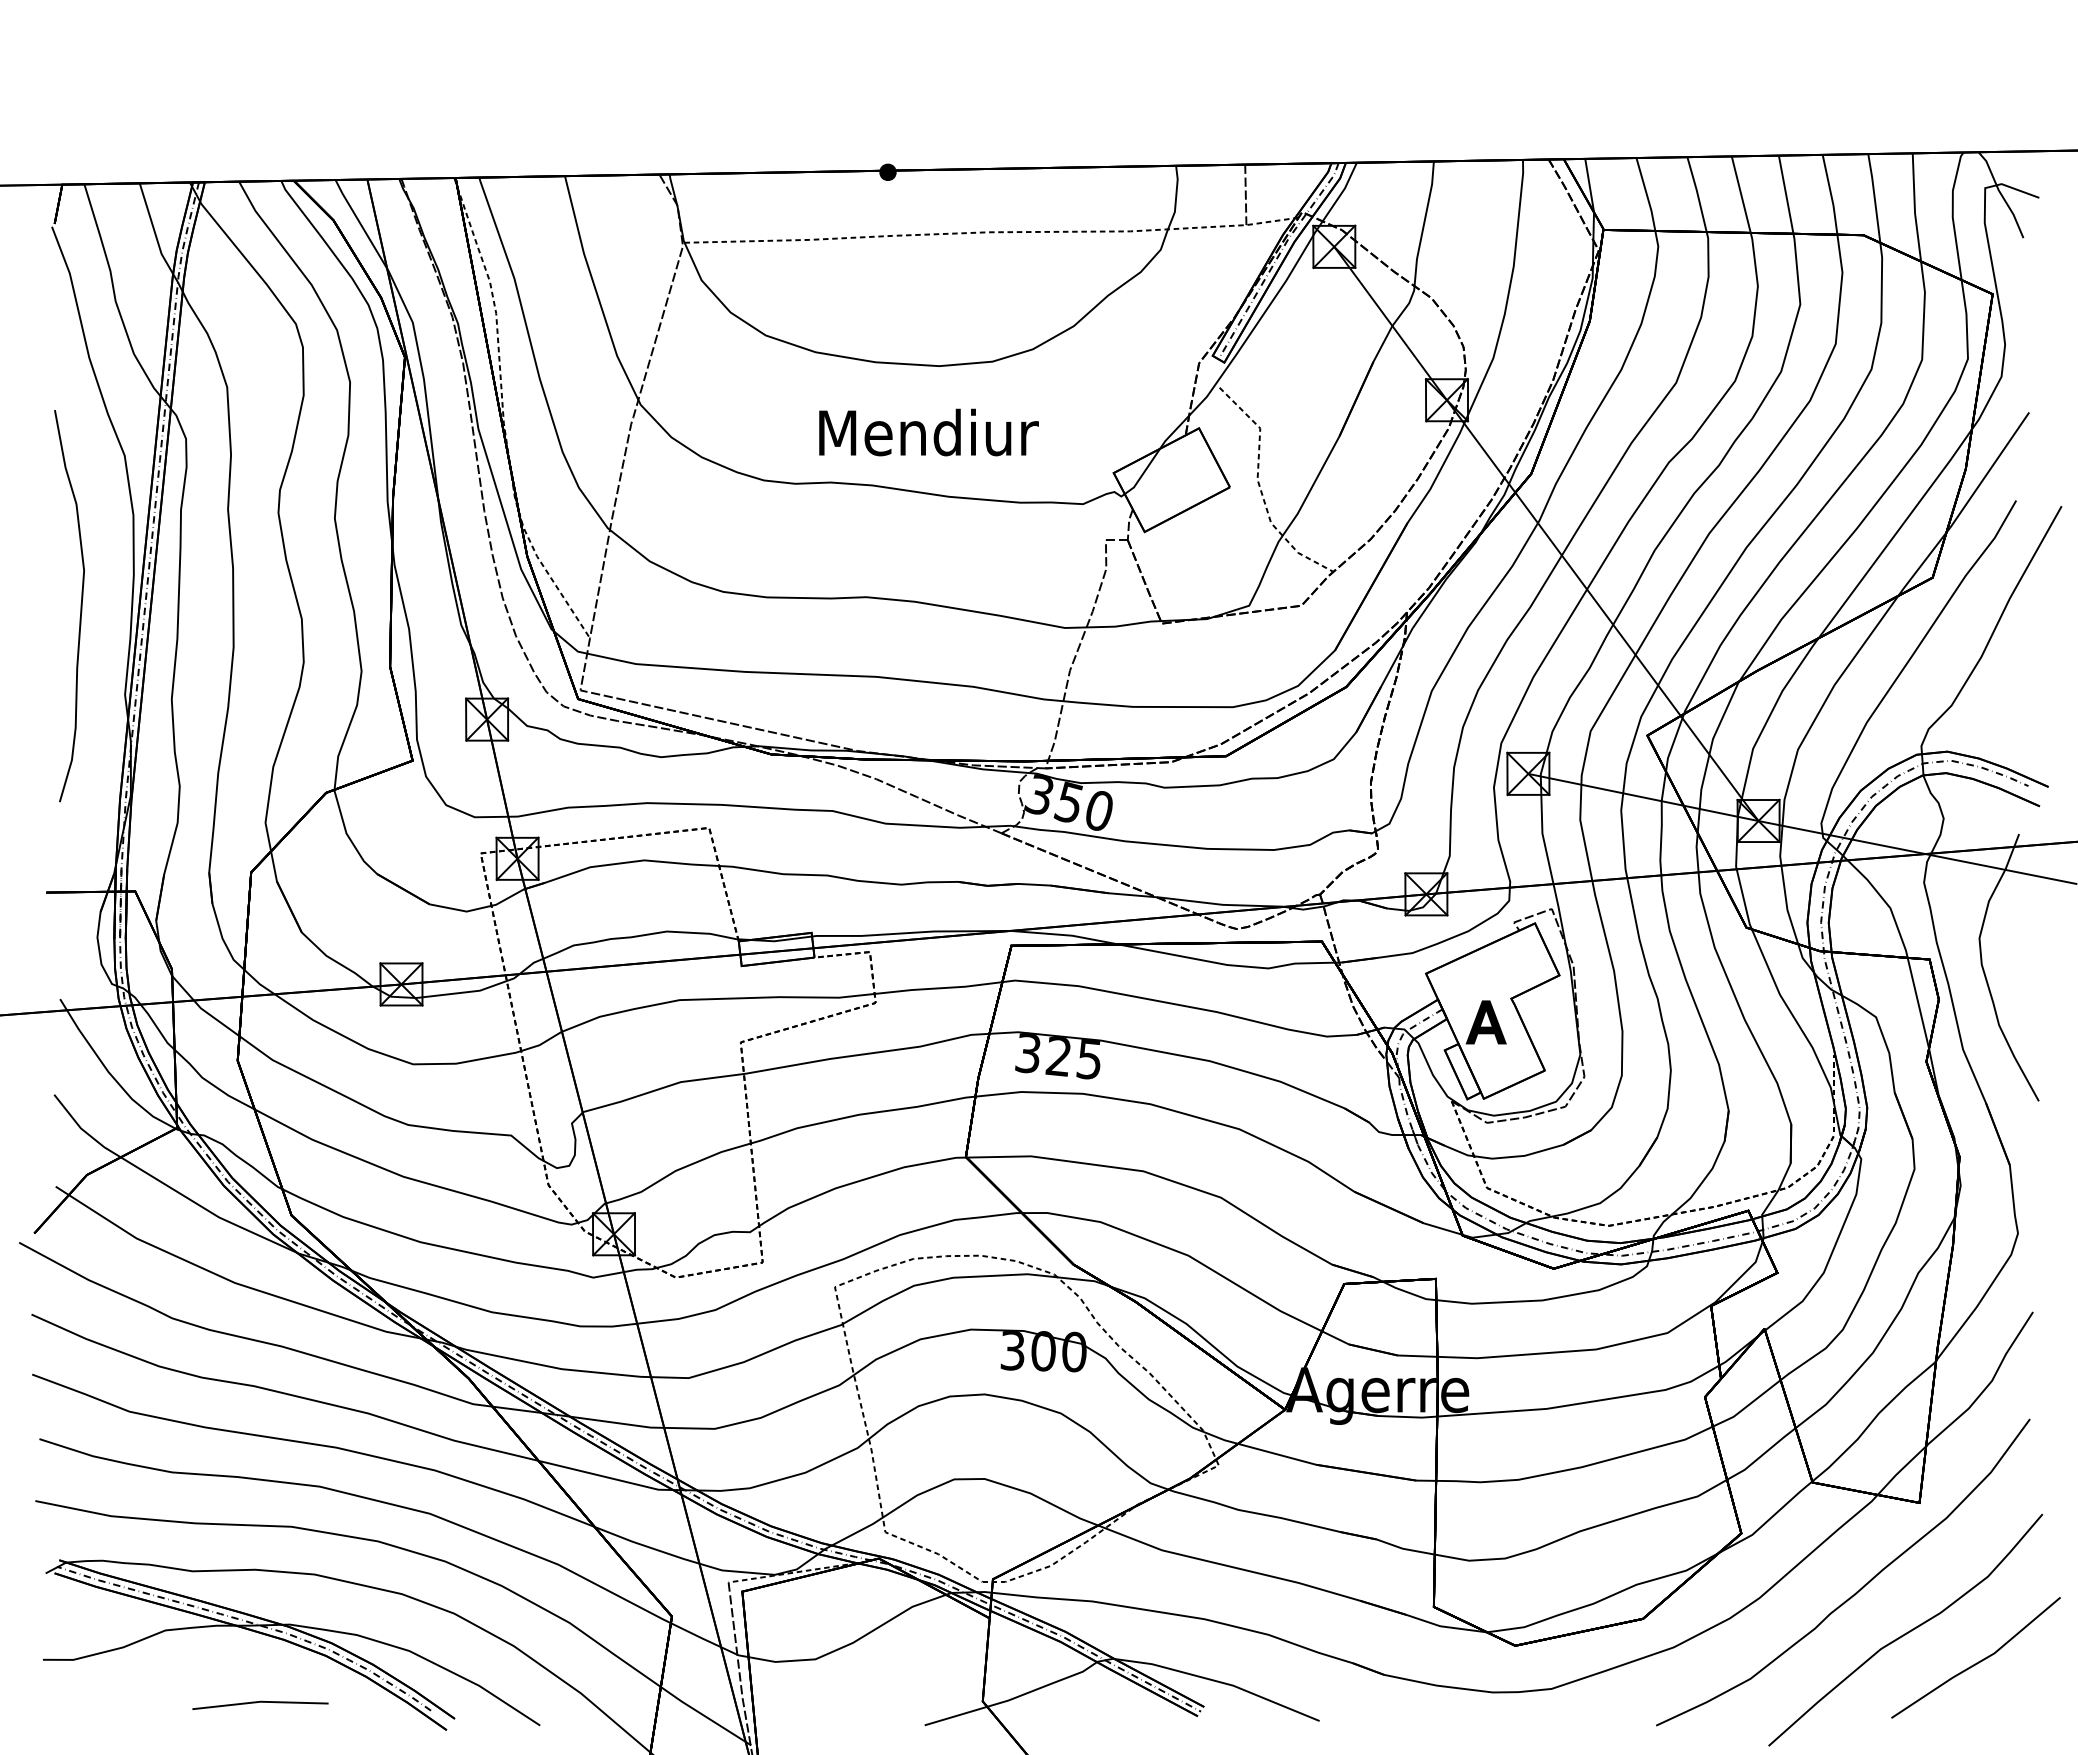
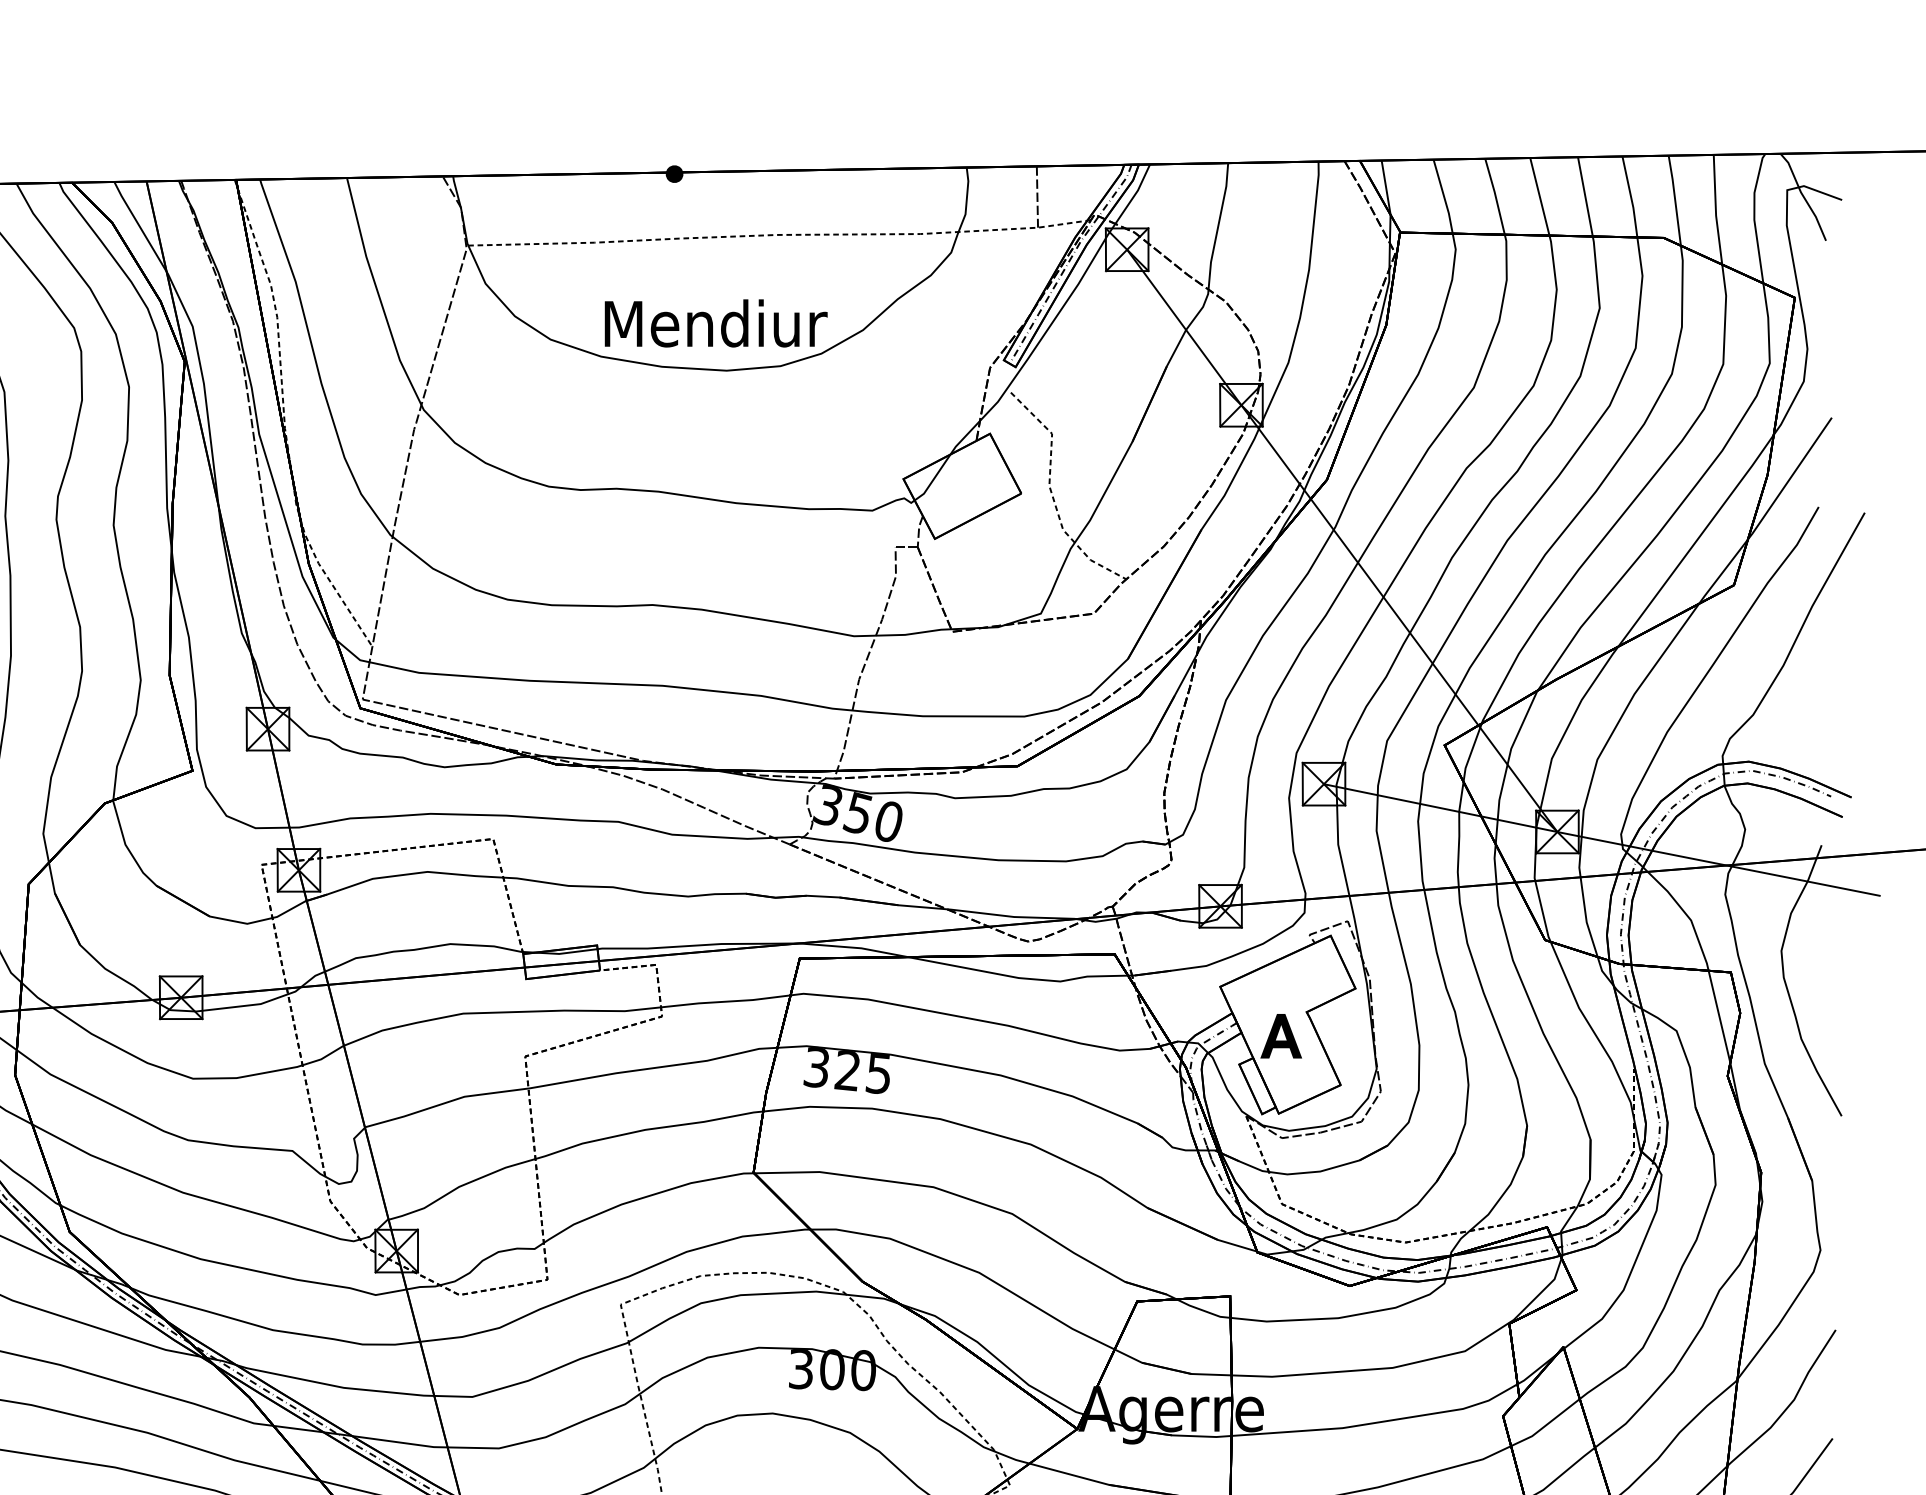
text: (928, 432) -> (715, 323), moved

